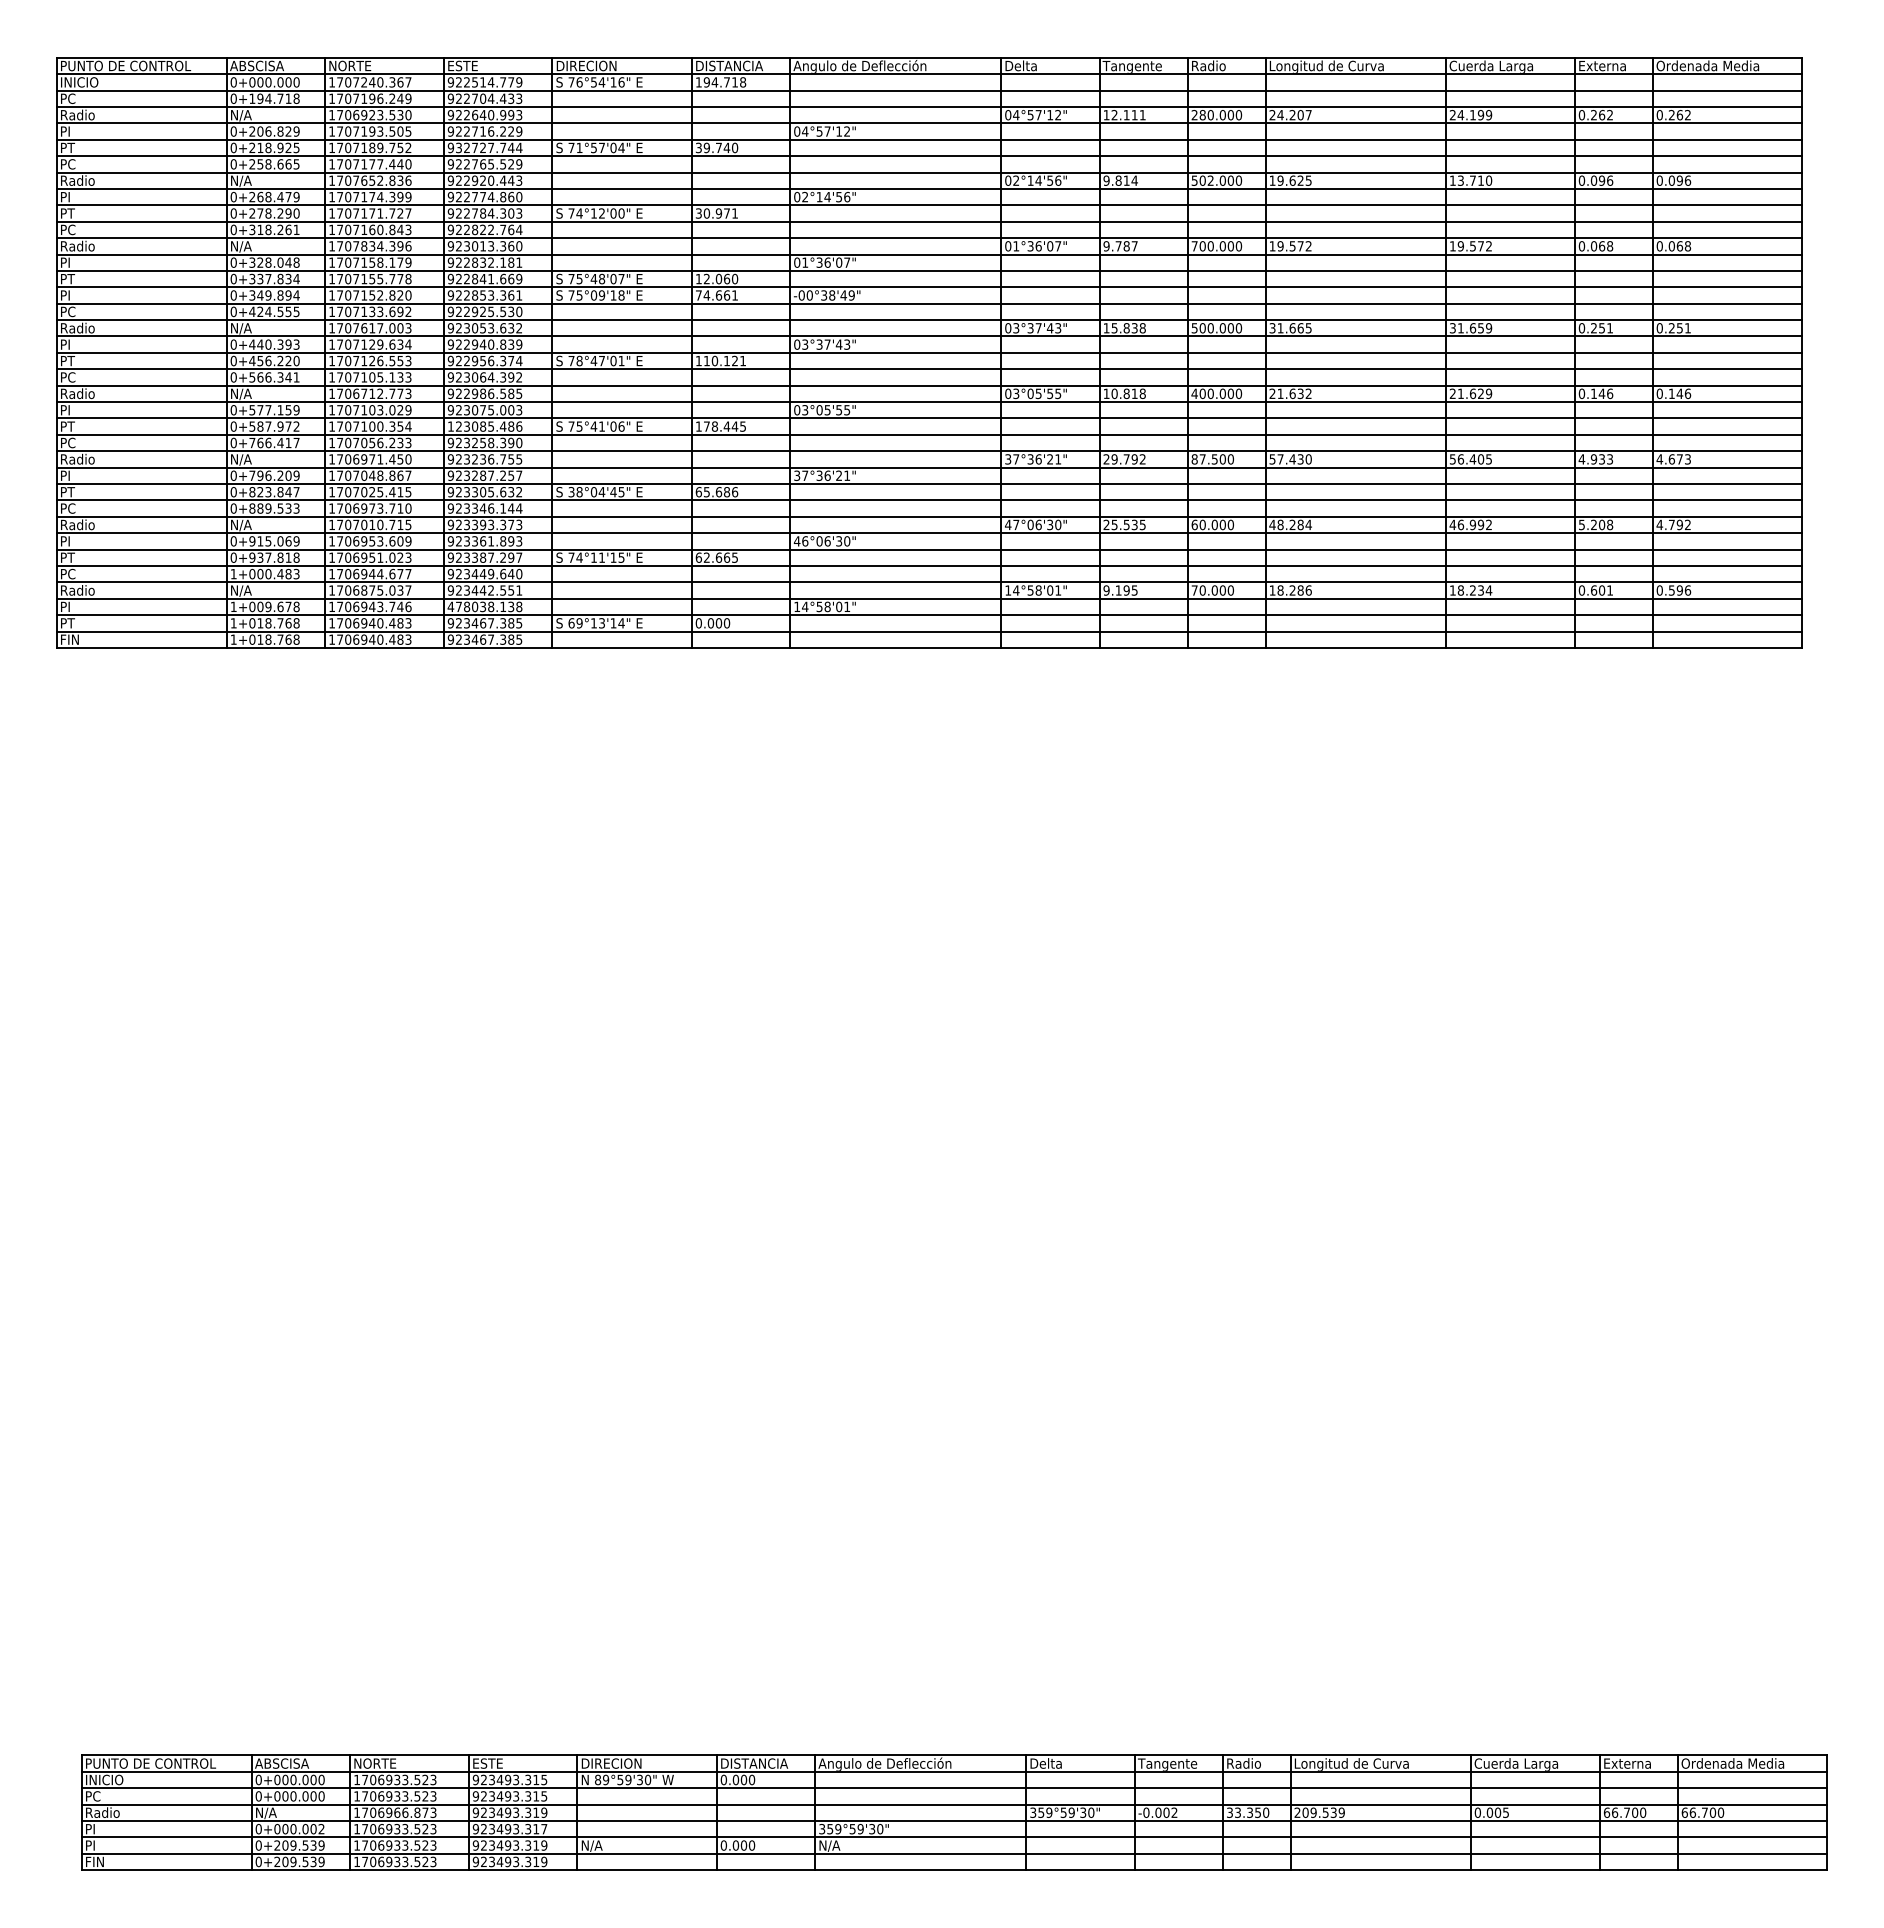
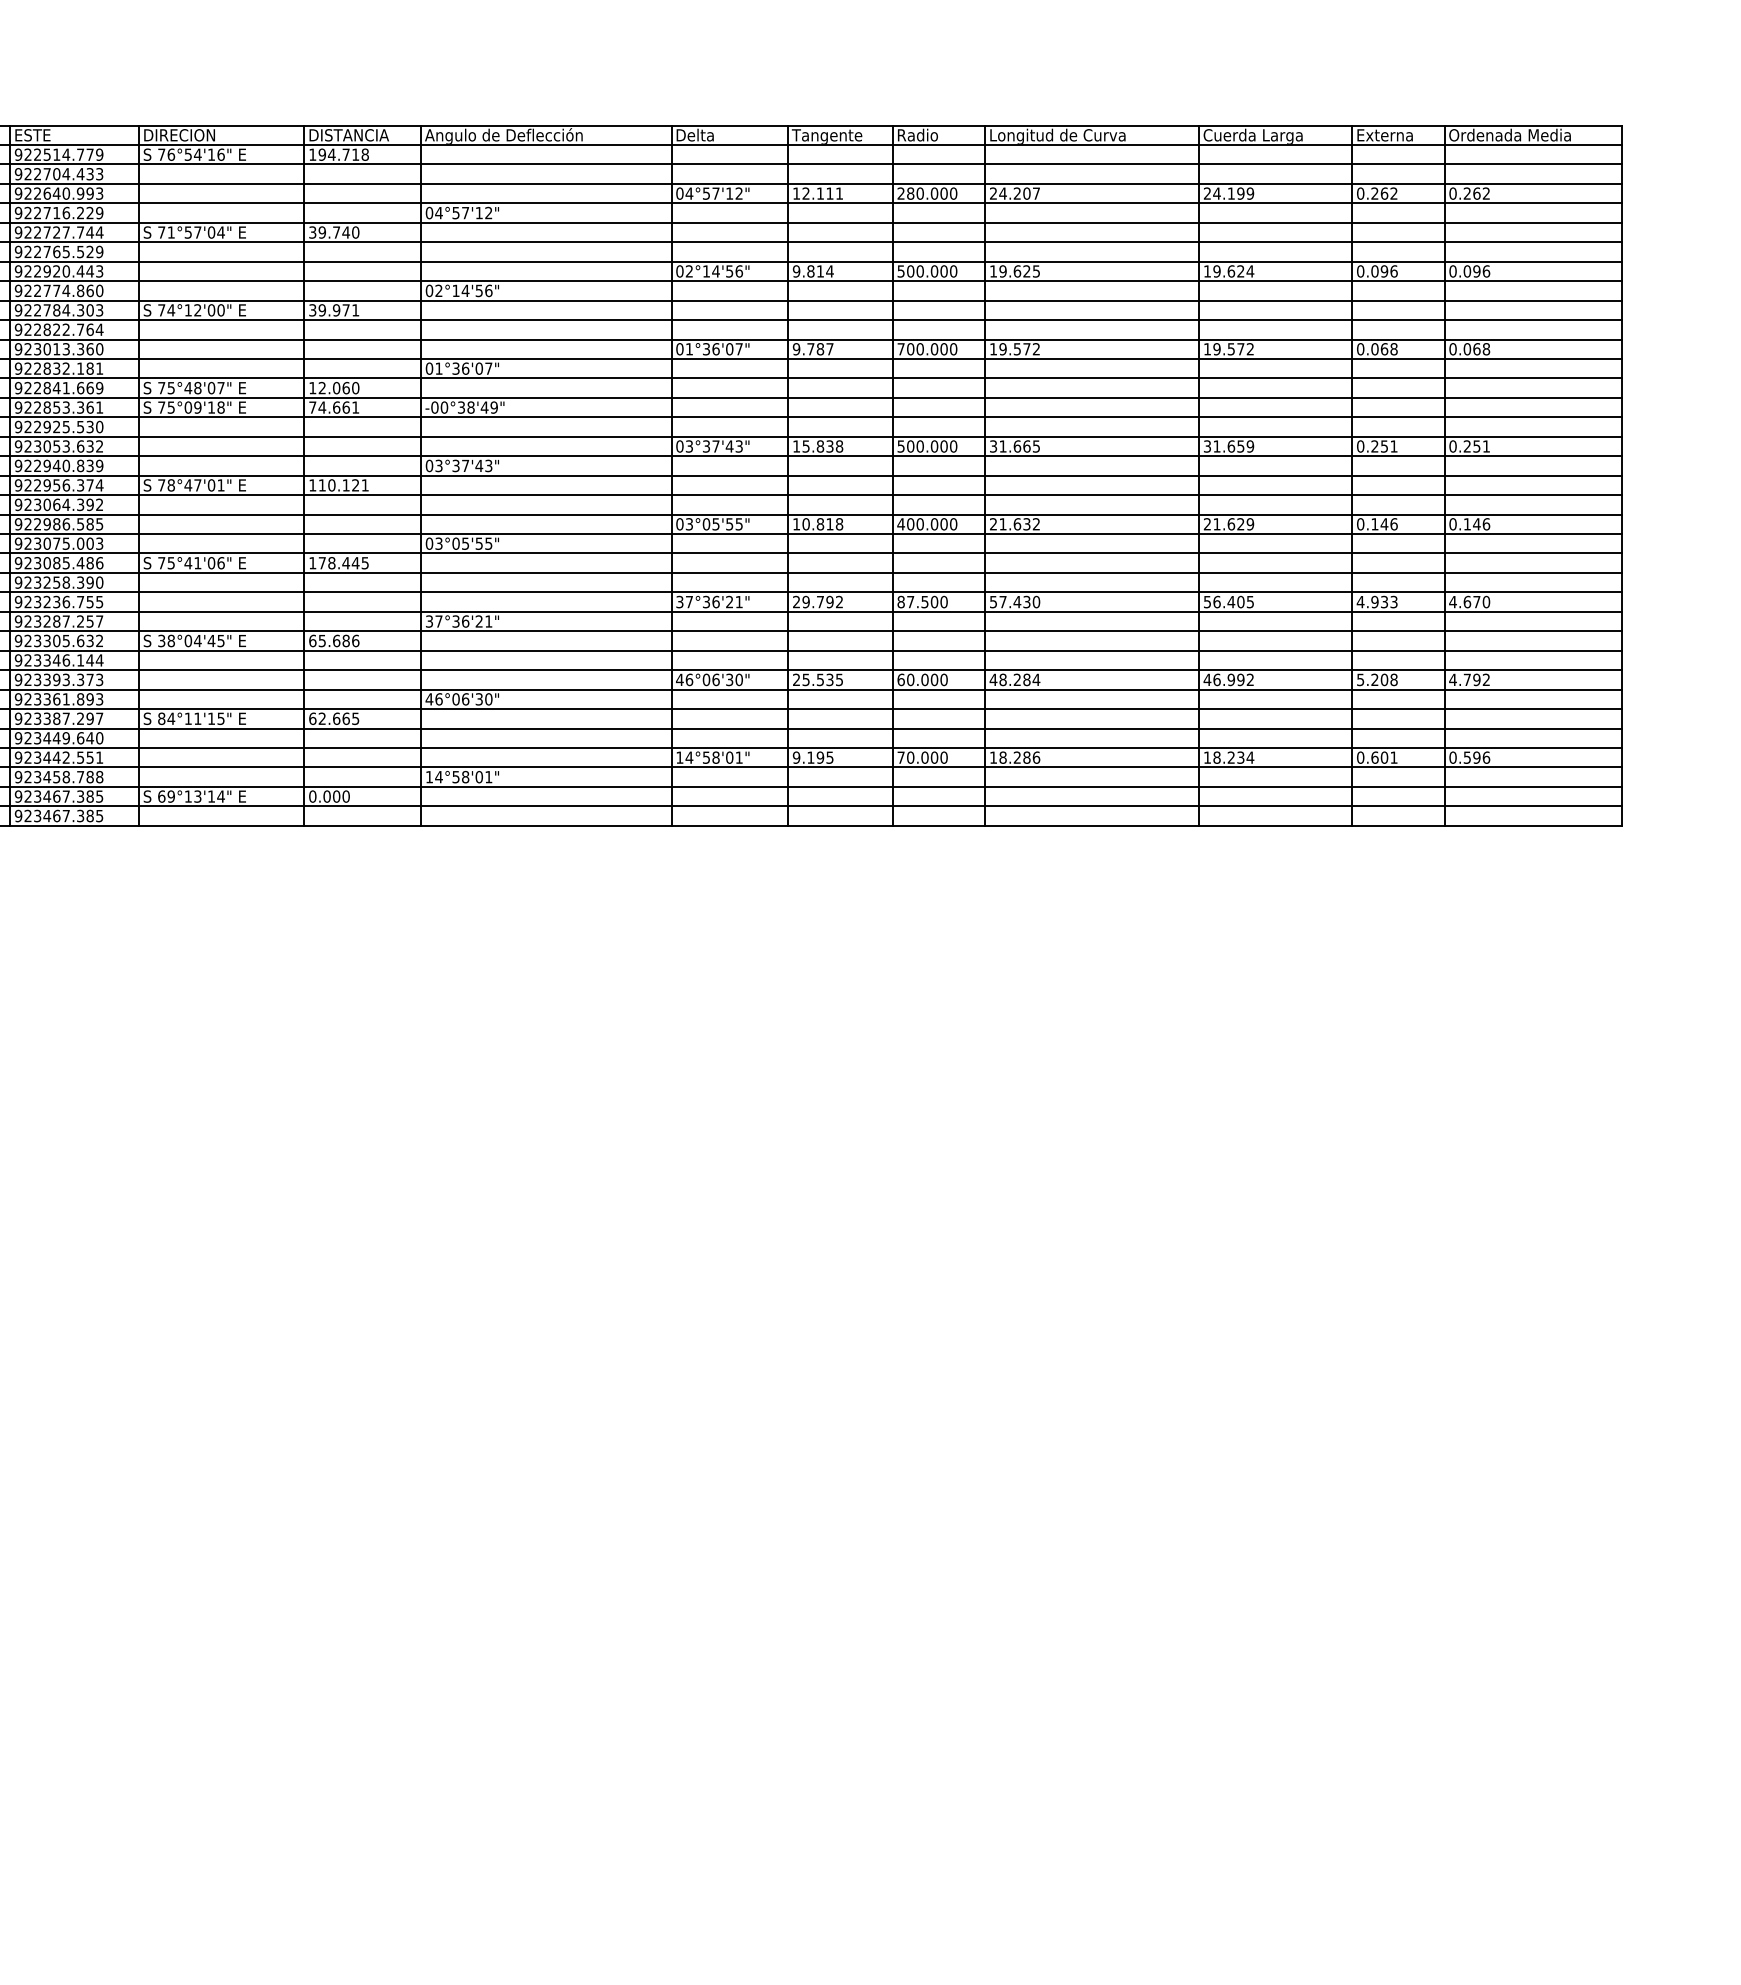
text: (458, 148) -> (27, 233), 932727.744 -> 922727.744
text: (1210, 180) -> (919, 271), 502.000 -> 500.000
text: (1474, 180) -> (1233, 271), 13.710 -> 19.624
text: (706, 213) -> (321, 310), 30.971 -> 39.971
text: (450, 426) -> (18, 563), 123085.486 -> 923085.486
text: (1687, 459) -> (1485, 602), 4.673 -> 4.670
text: (1016, 524) -> (689, 679), 47°06'30" -> 46°06'30"
text: (571, 557) -> (161, 718), 74°11'15" -> 84°11'15"
text: (480, 606) -> (53, 776), 478038.138 -> 923458.788

